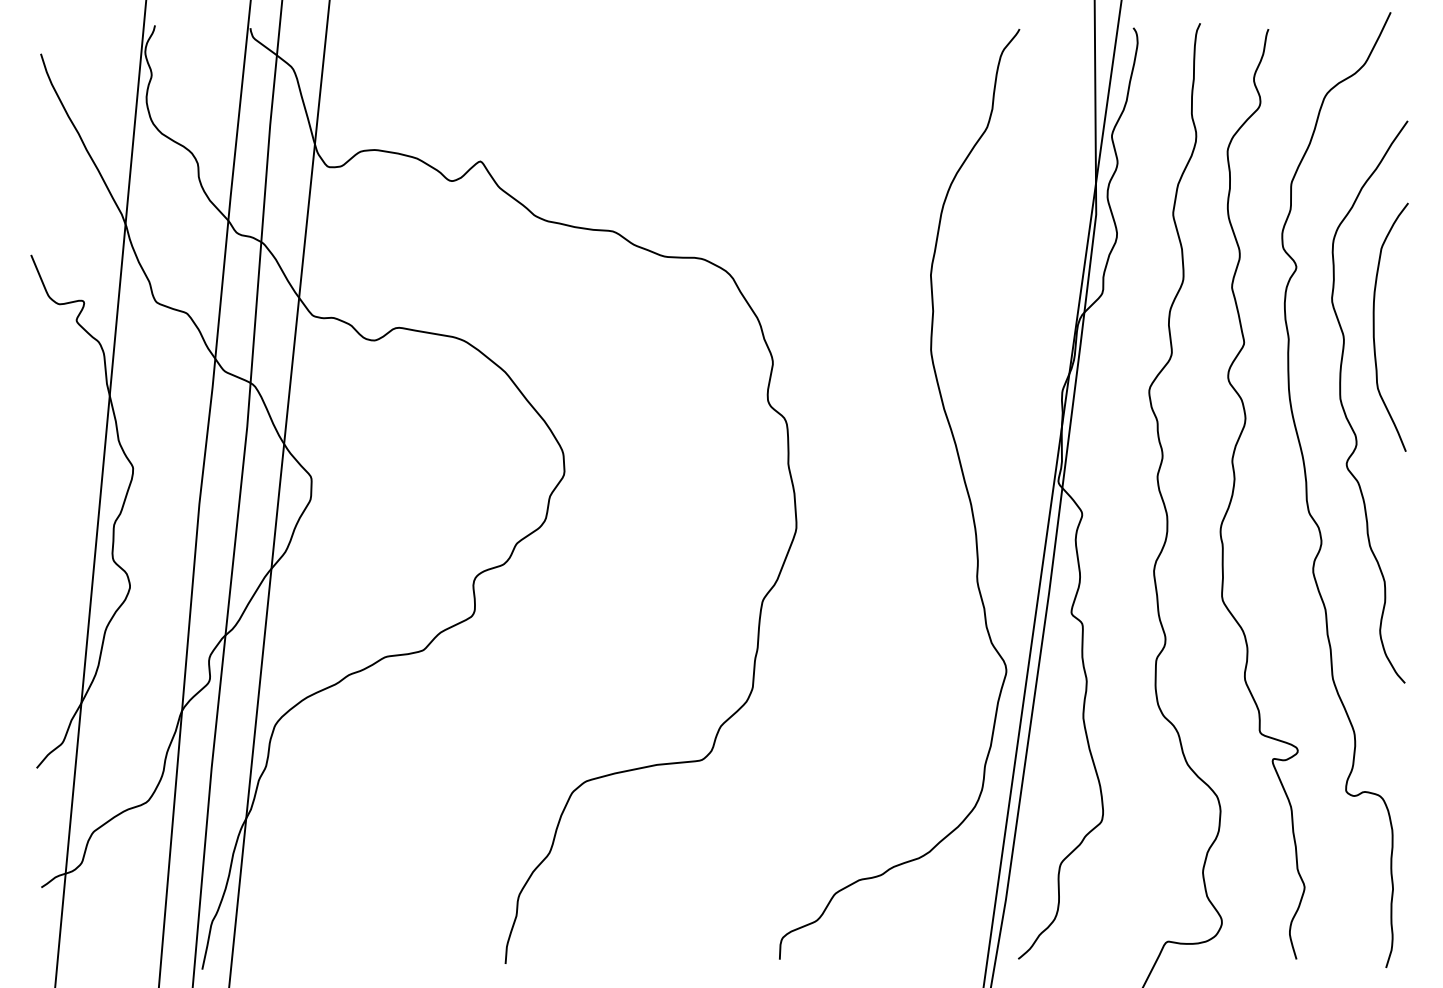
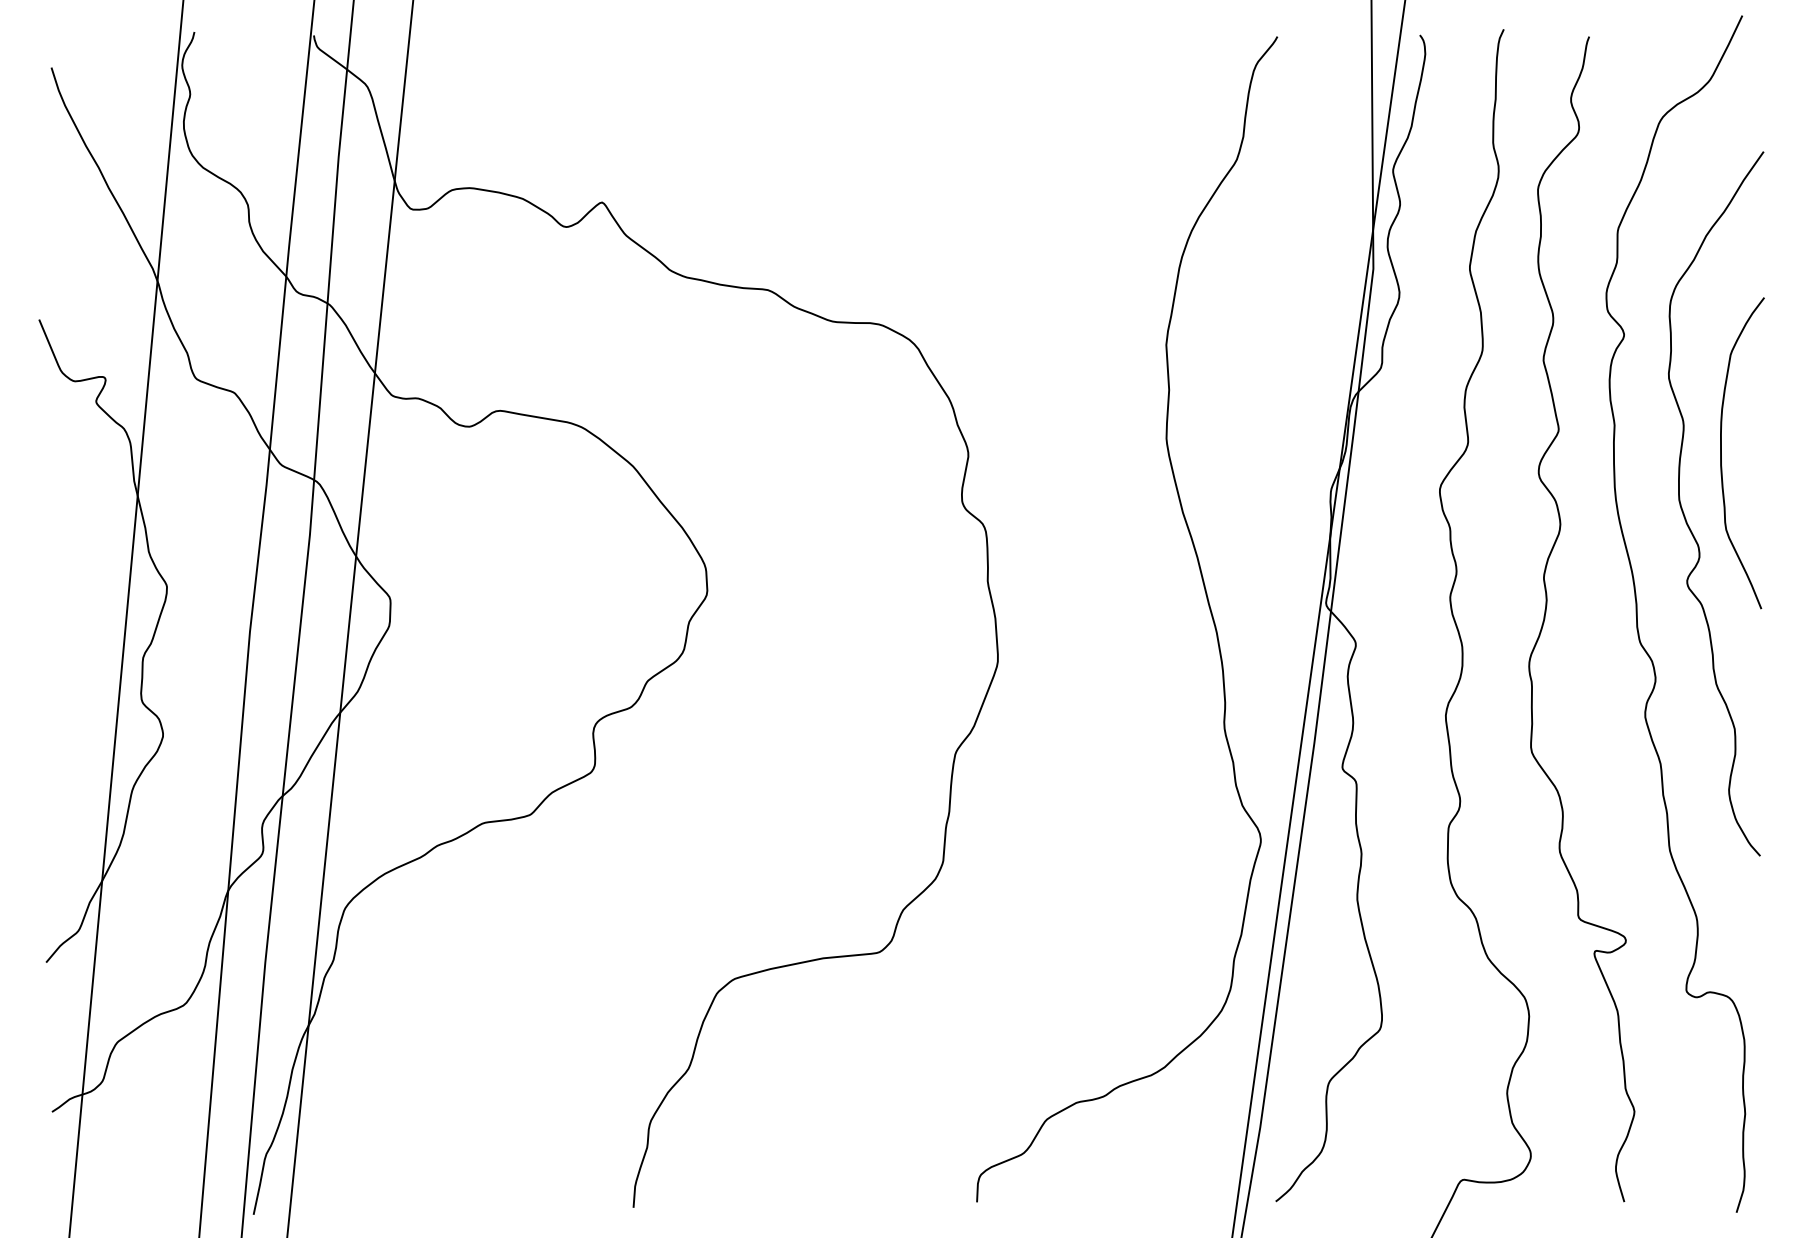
curve: (1374, 327) -> (1721, 453), moved

